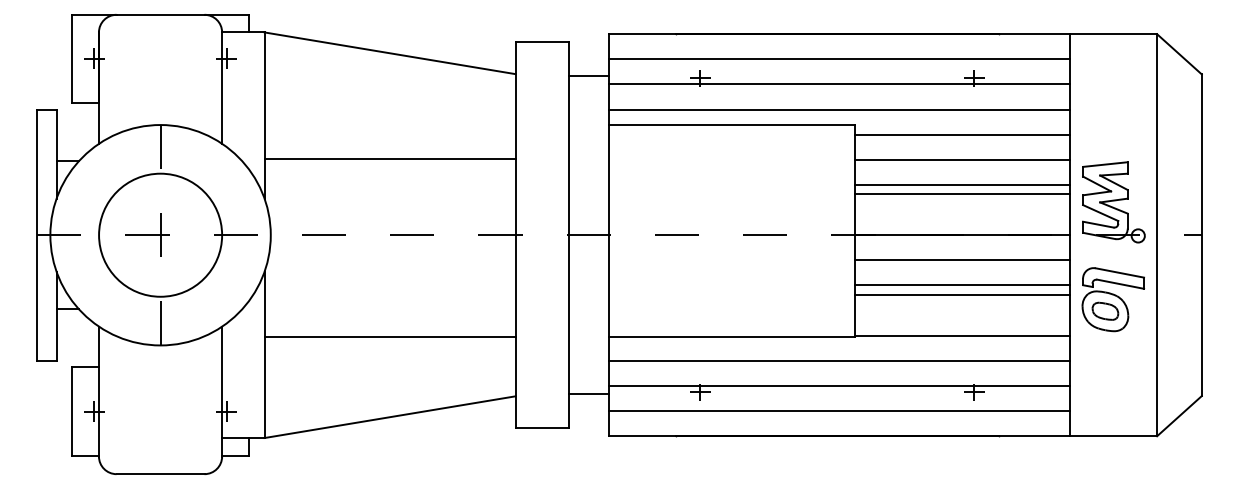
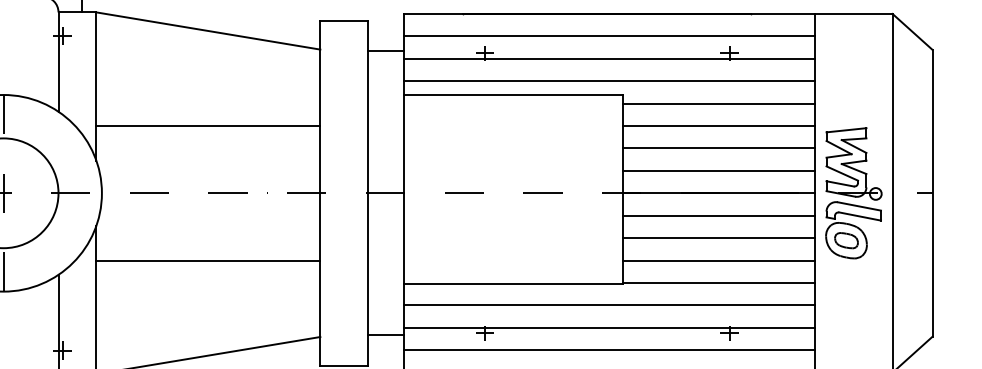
line: (962, 194) -> (719, 171), moved
line: (962, 294) -> (719, 260), moved
part: (1113, 299) -> (853, 230), moved
line: (389, 337) -> (207, 261), moved

